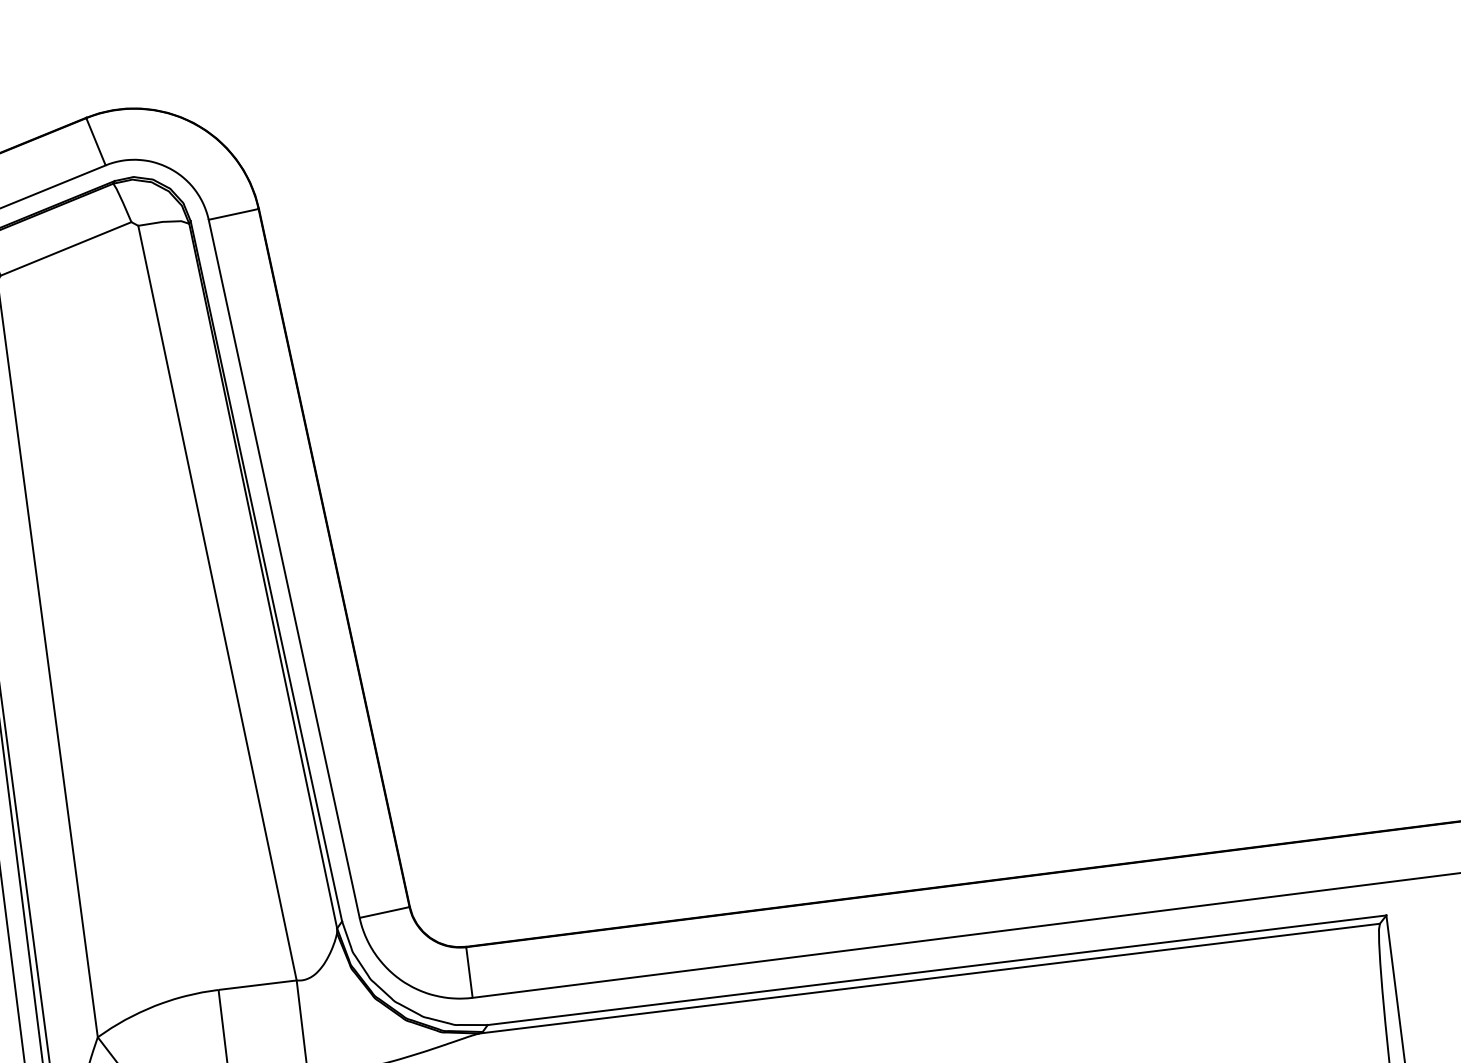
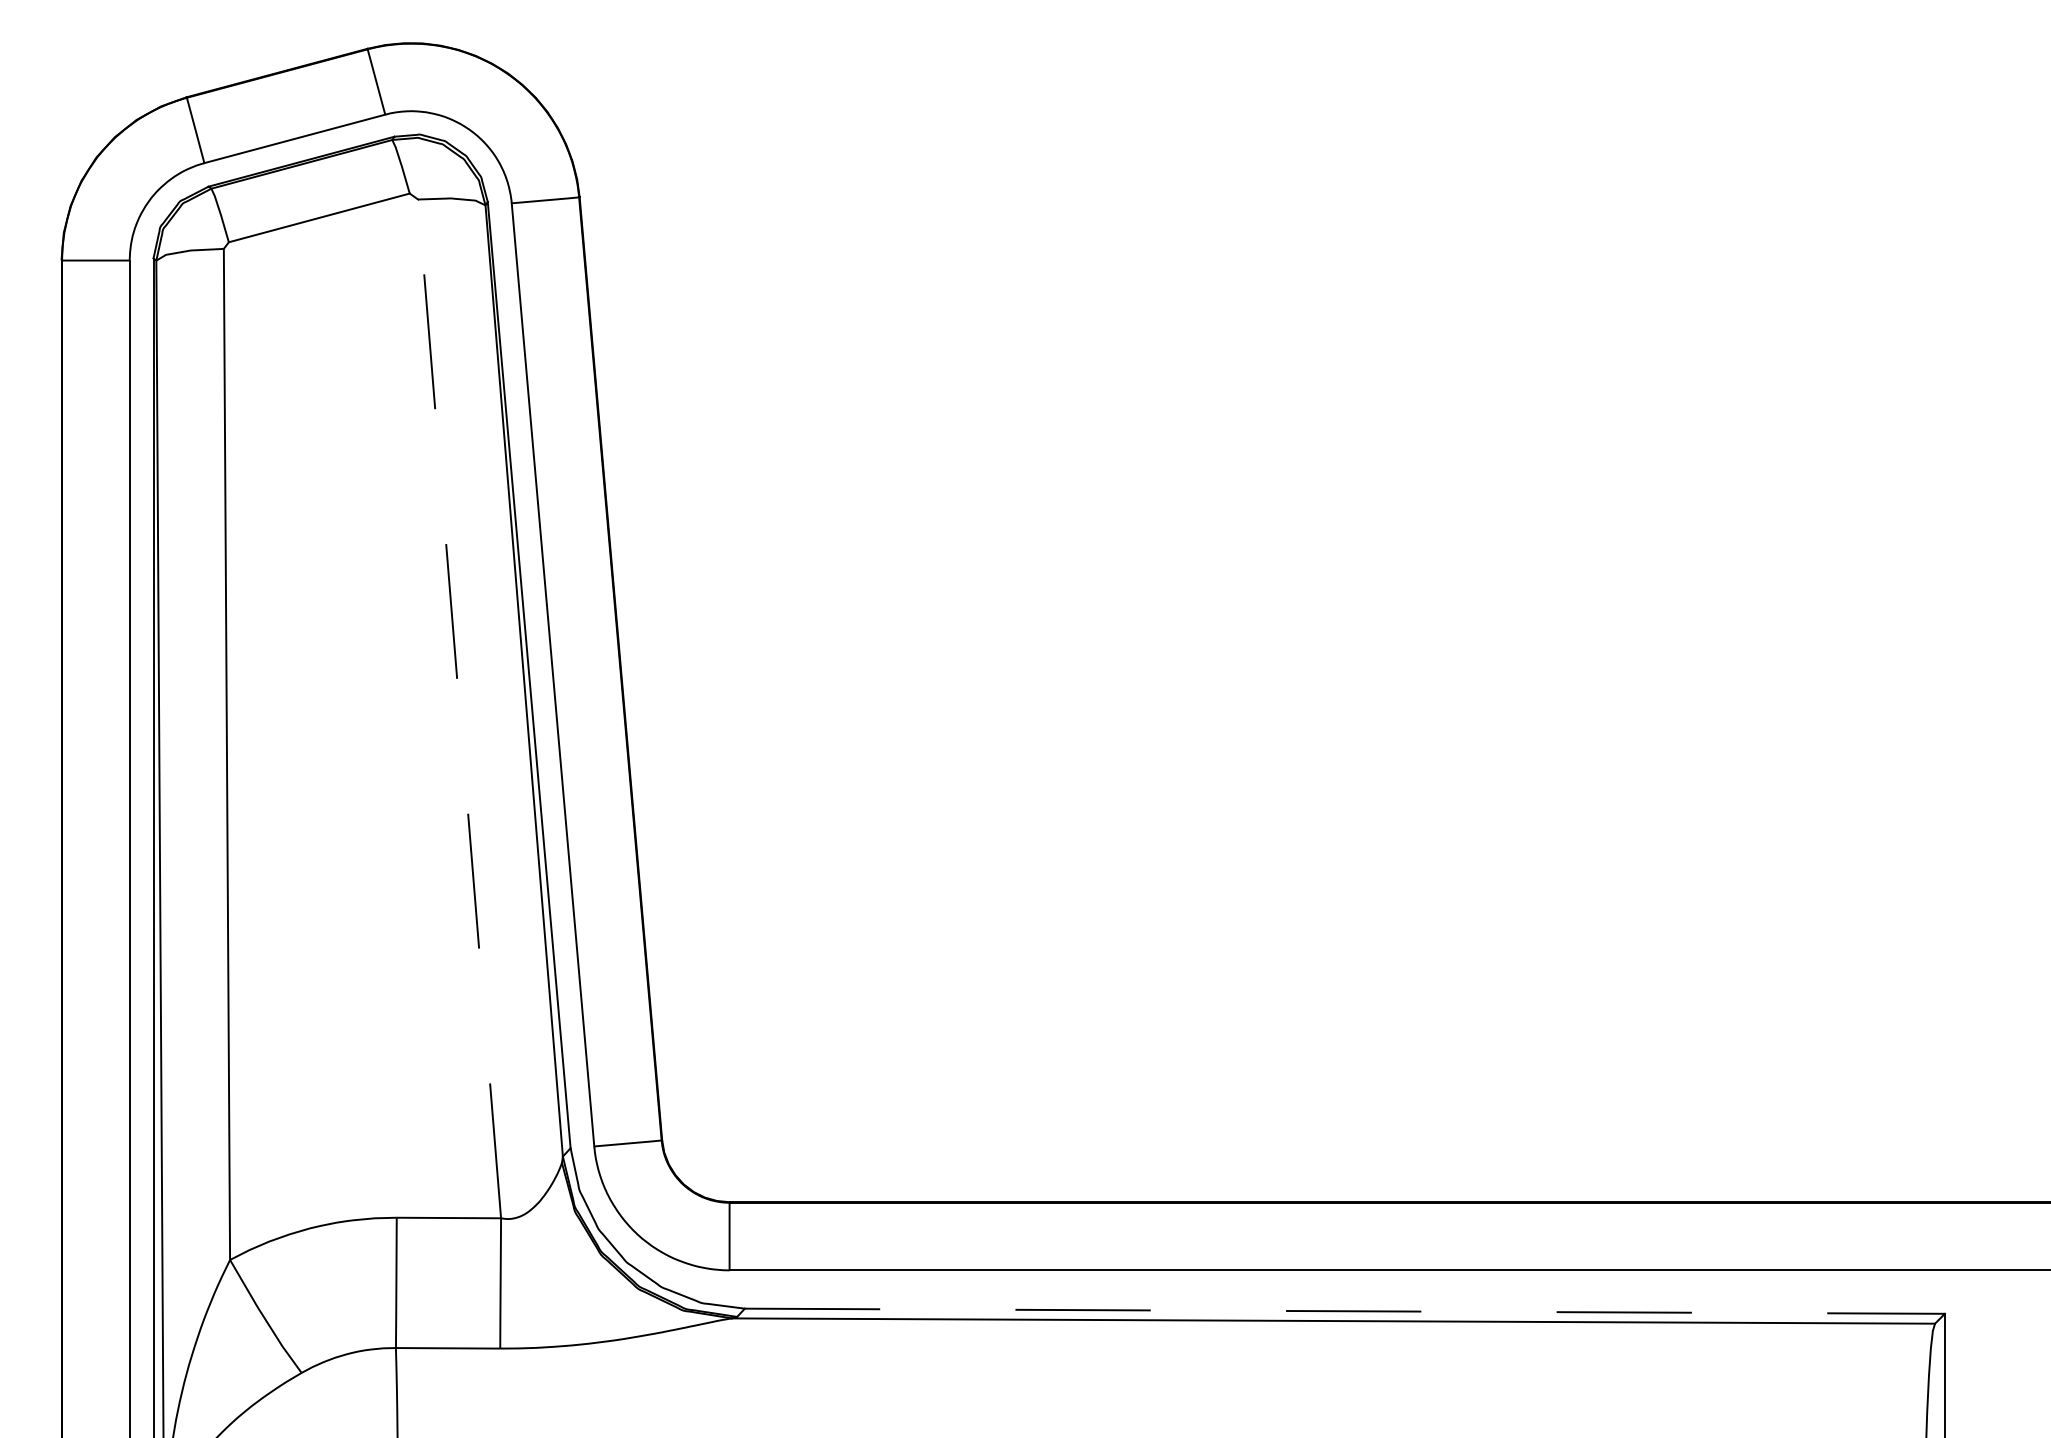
line: (217, 602) -> (459, 708), solid -> dashed
line: (937, 970) -> (1345, 1311), solid -> dashed

